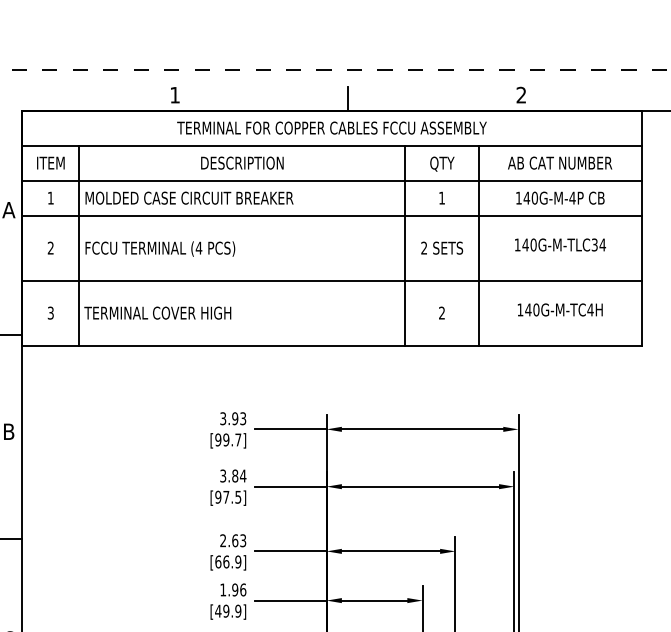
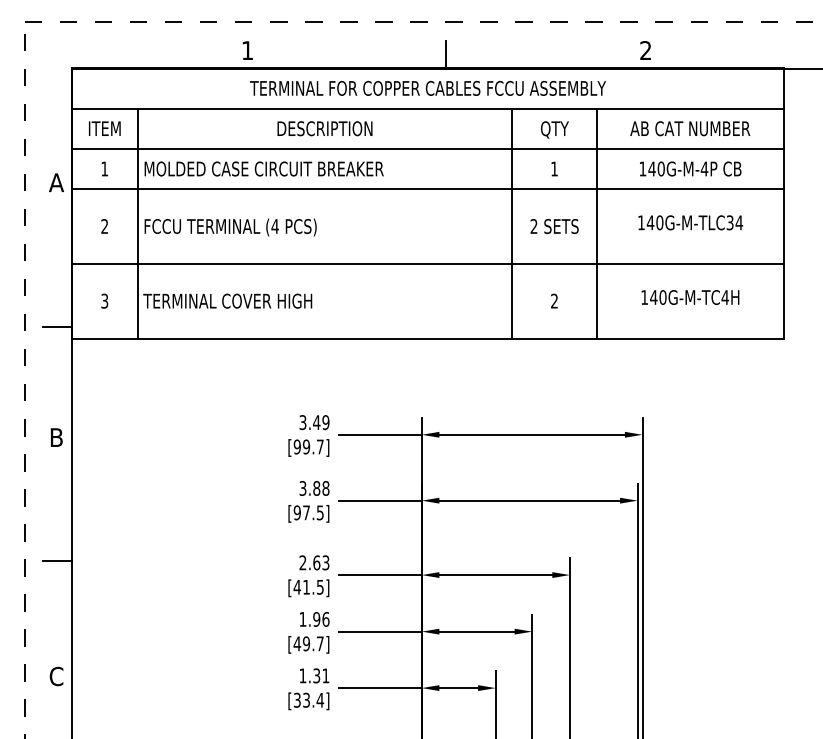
text: (239, 418) -> (321, 422), 3.93 -> 3.49
text: (242, 476) -> (325, 488), 3.84 -> 3.88
text: (228, 561) -> (308, 586), [66.9] -> [41.5]
text: (237, 610) -> (319, 643), [49.9] -> [49.7]

